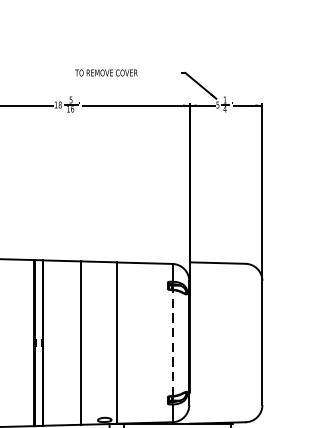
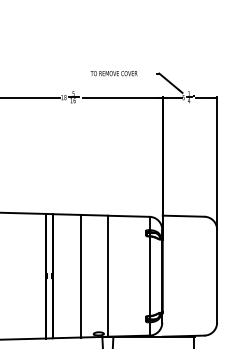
text: (105, 72) -> (113, 73), moved
line: (172, 343) -> (149, 276), dashed -> solid

